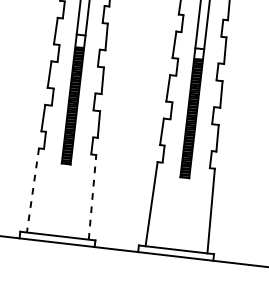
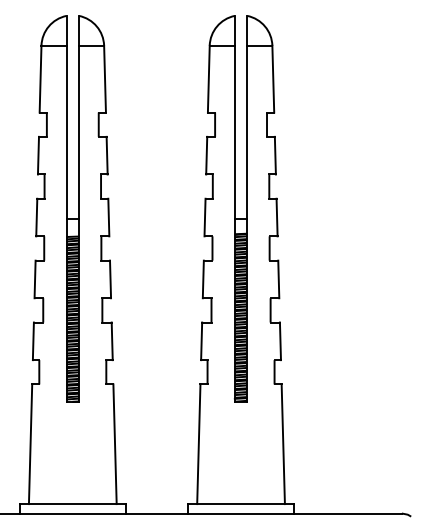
line: (32, 190) -> (30, 444), dashed -> solid
line: (92, 197) -> (115, 444), dashed -> solid

